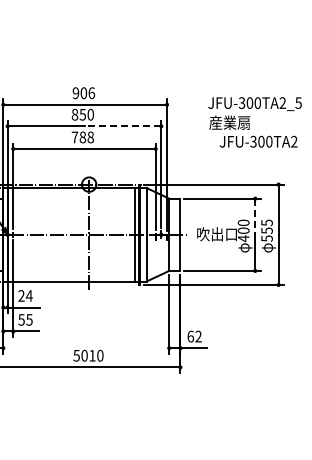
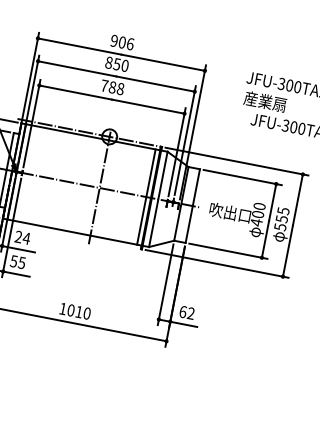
line: (122, 126) -> (155, 84), dashed -> solid
line: (255, 216) -> (272, 202), dashed -> solid
text: (76, 355) -> (62, 308), 5010 -> 1010

